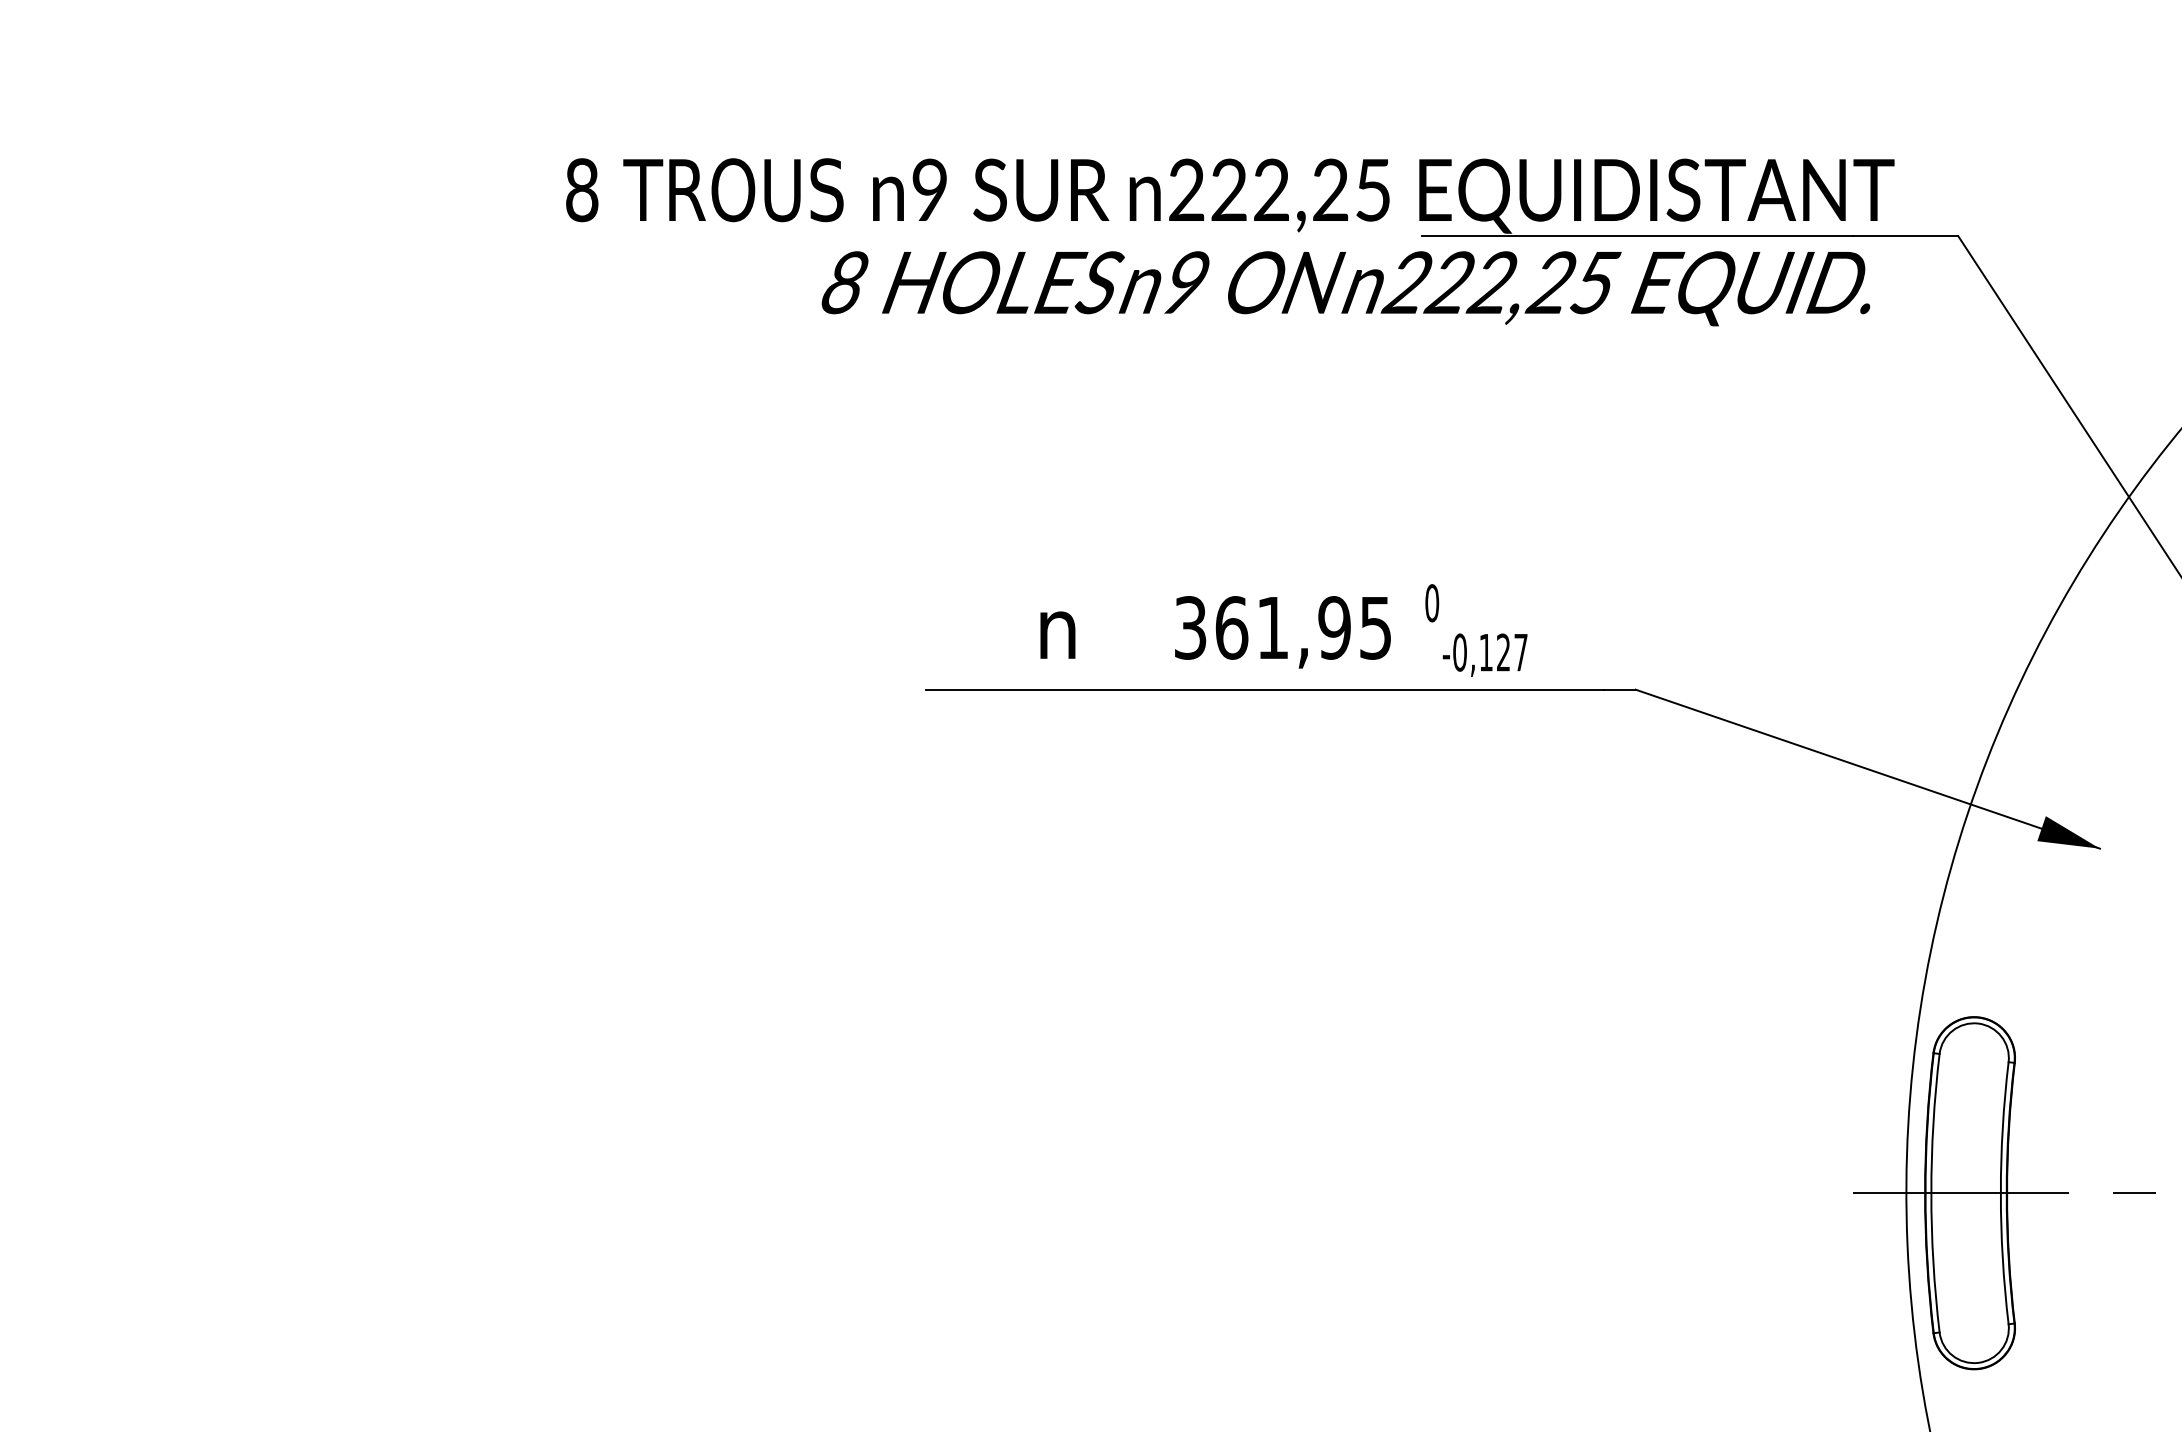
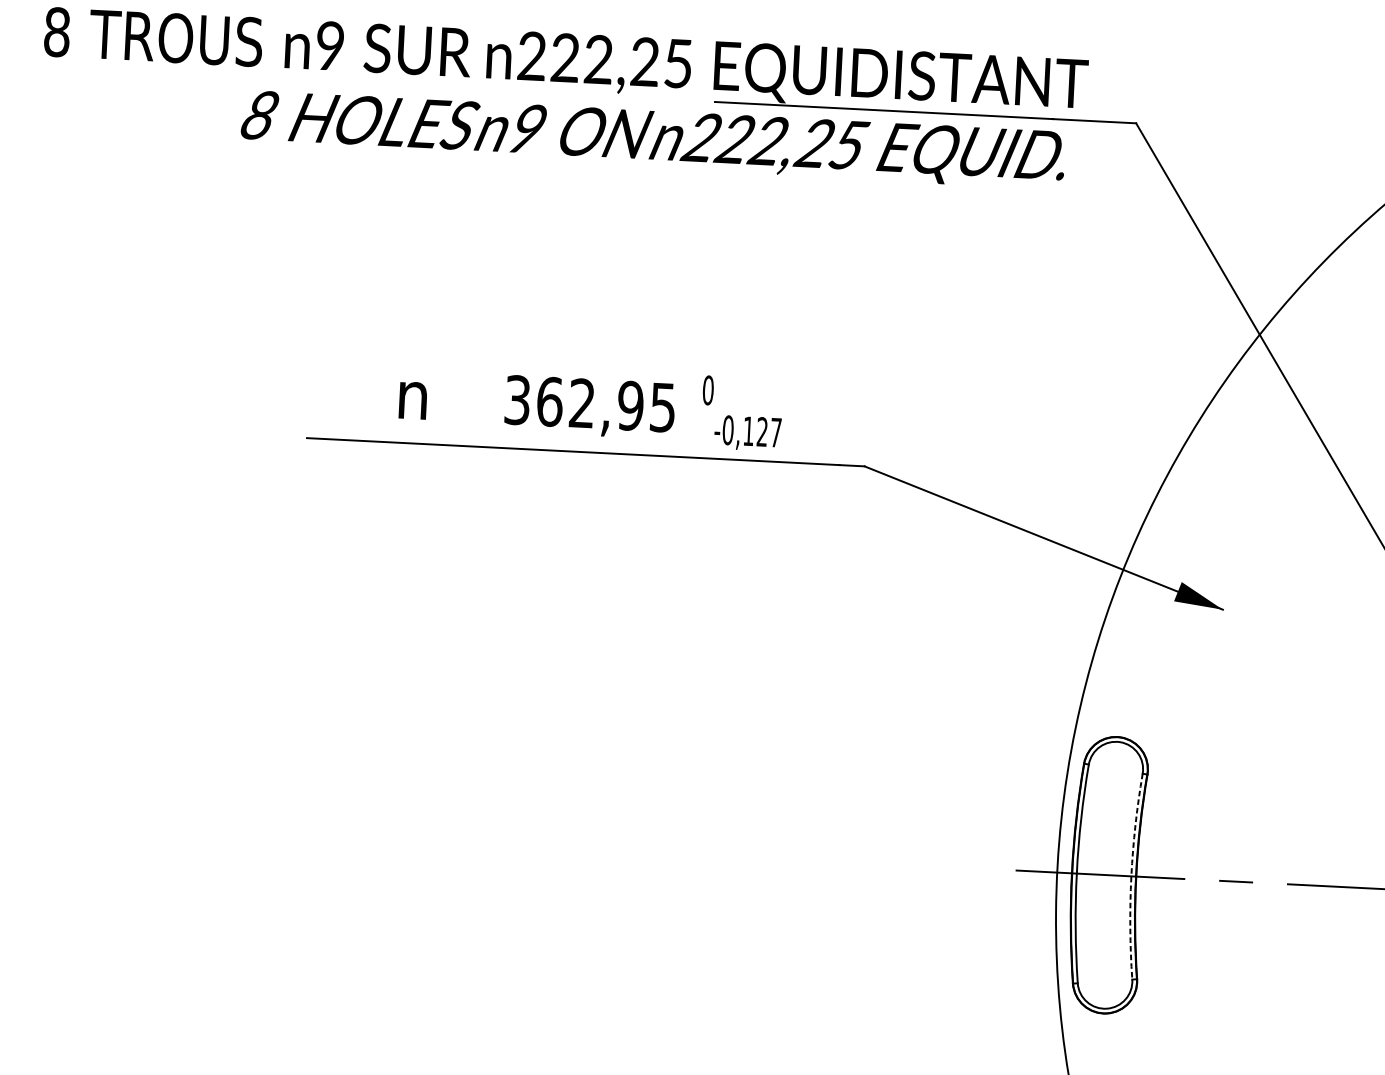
text: (1272, 627) -> (581, 403), 361,95 -> 362,95
arc: (2000, 1193) -> (1131, 876), solid -> dashed

